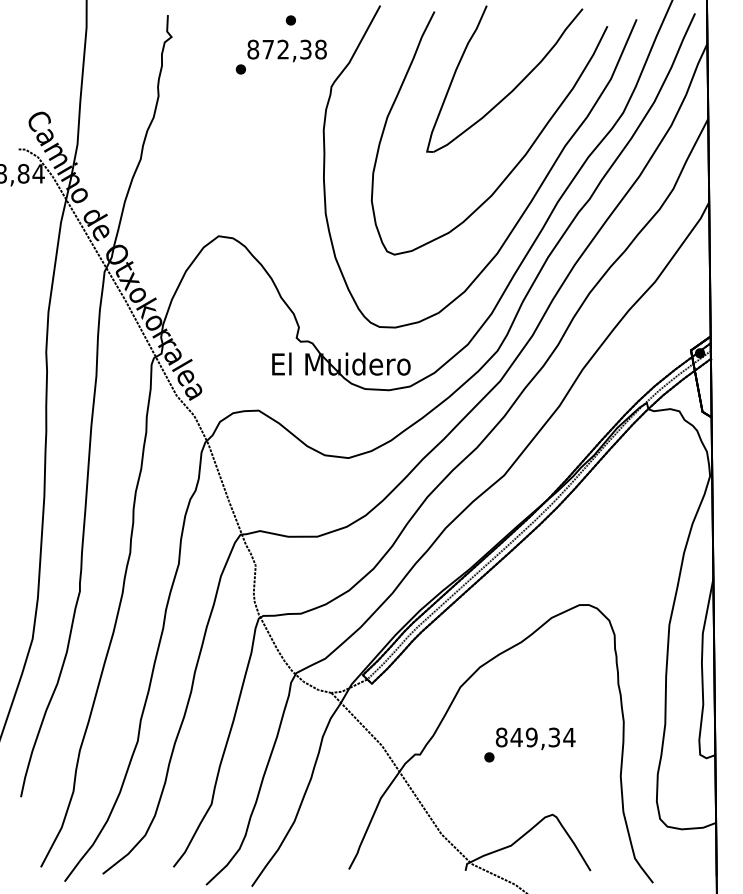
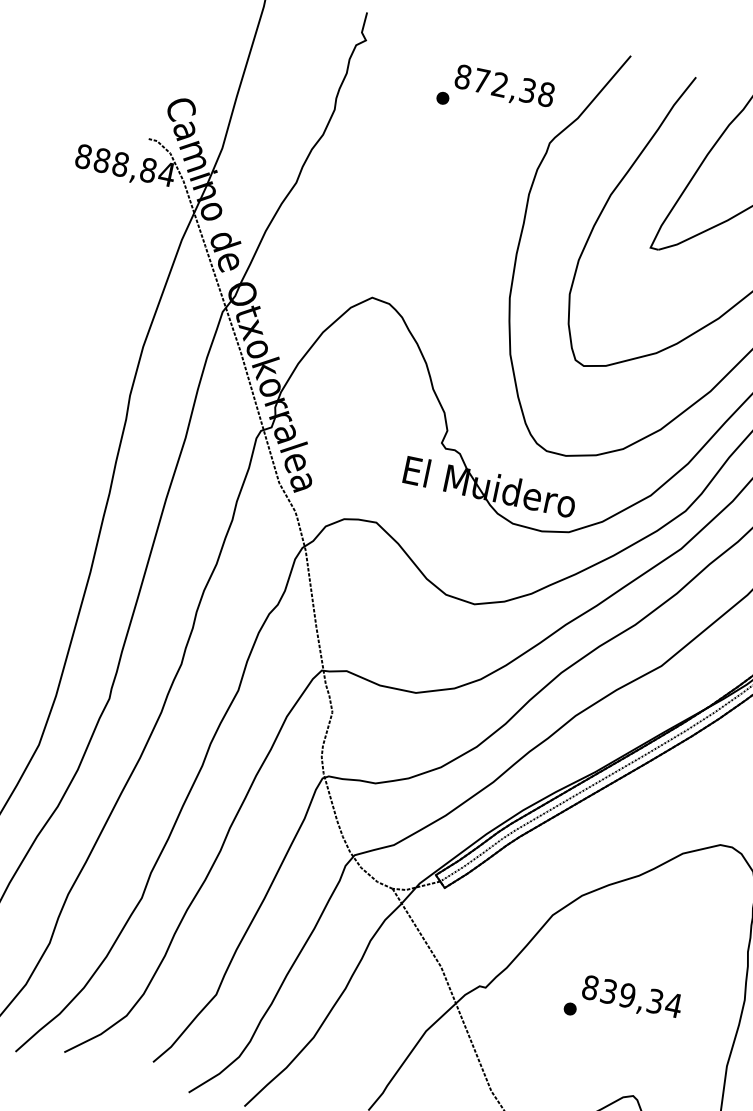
part: (290, 20) -> (516, 50), removed
text: (516, 737) -> (608, 991), 849,34 -> 839,34

